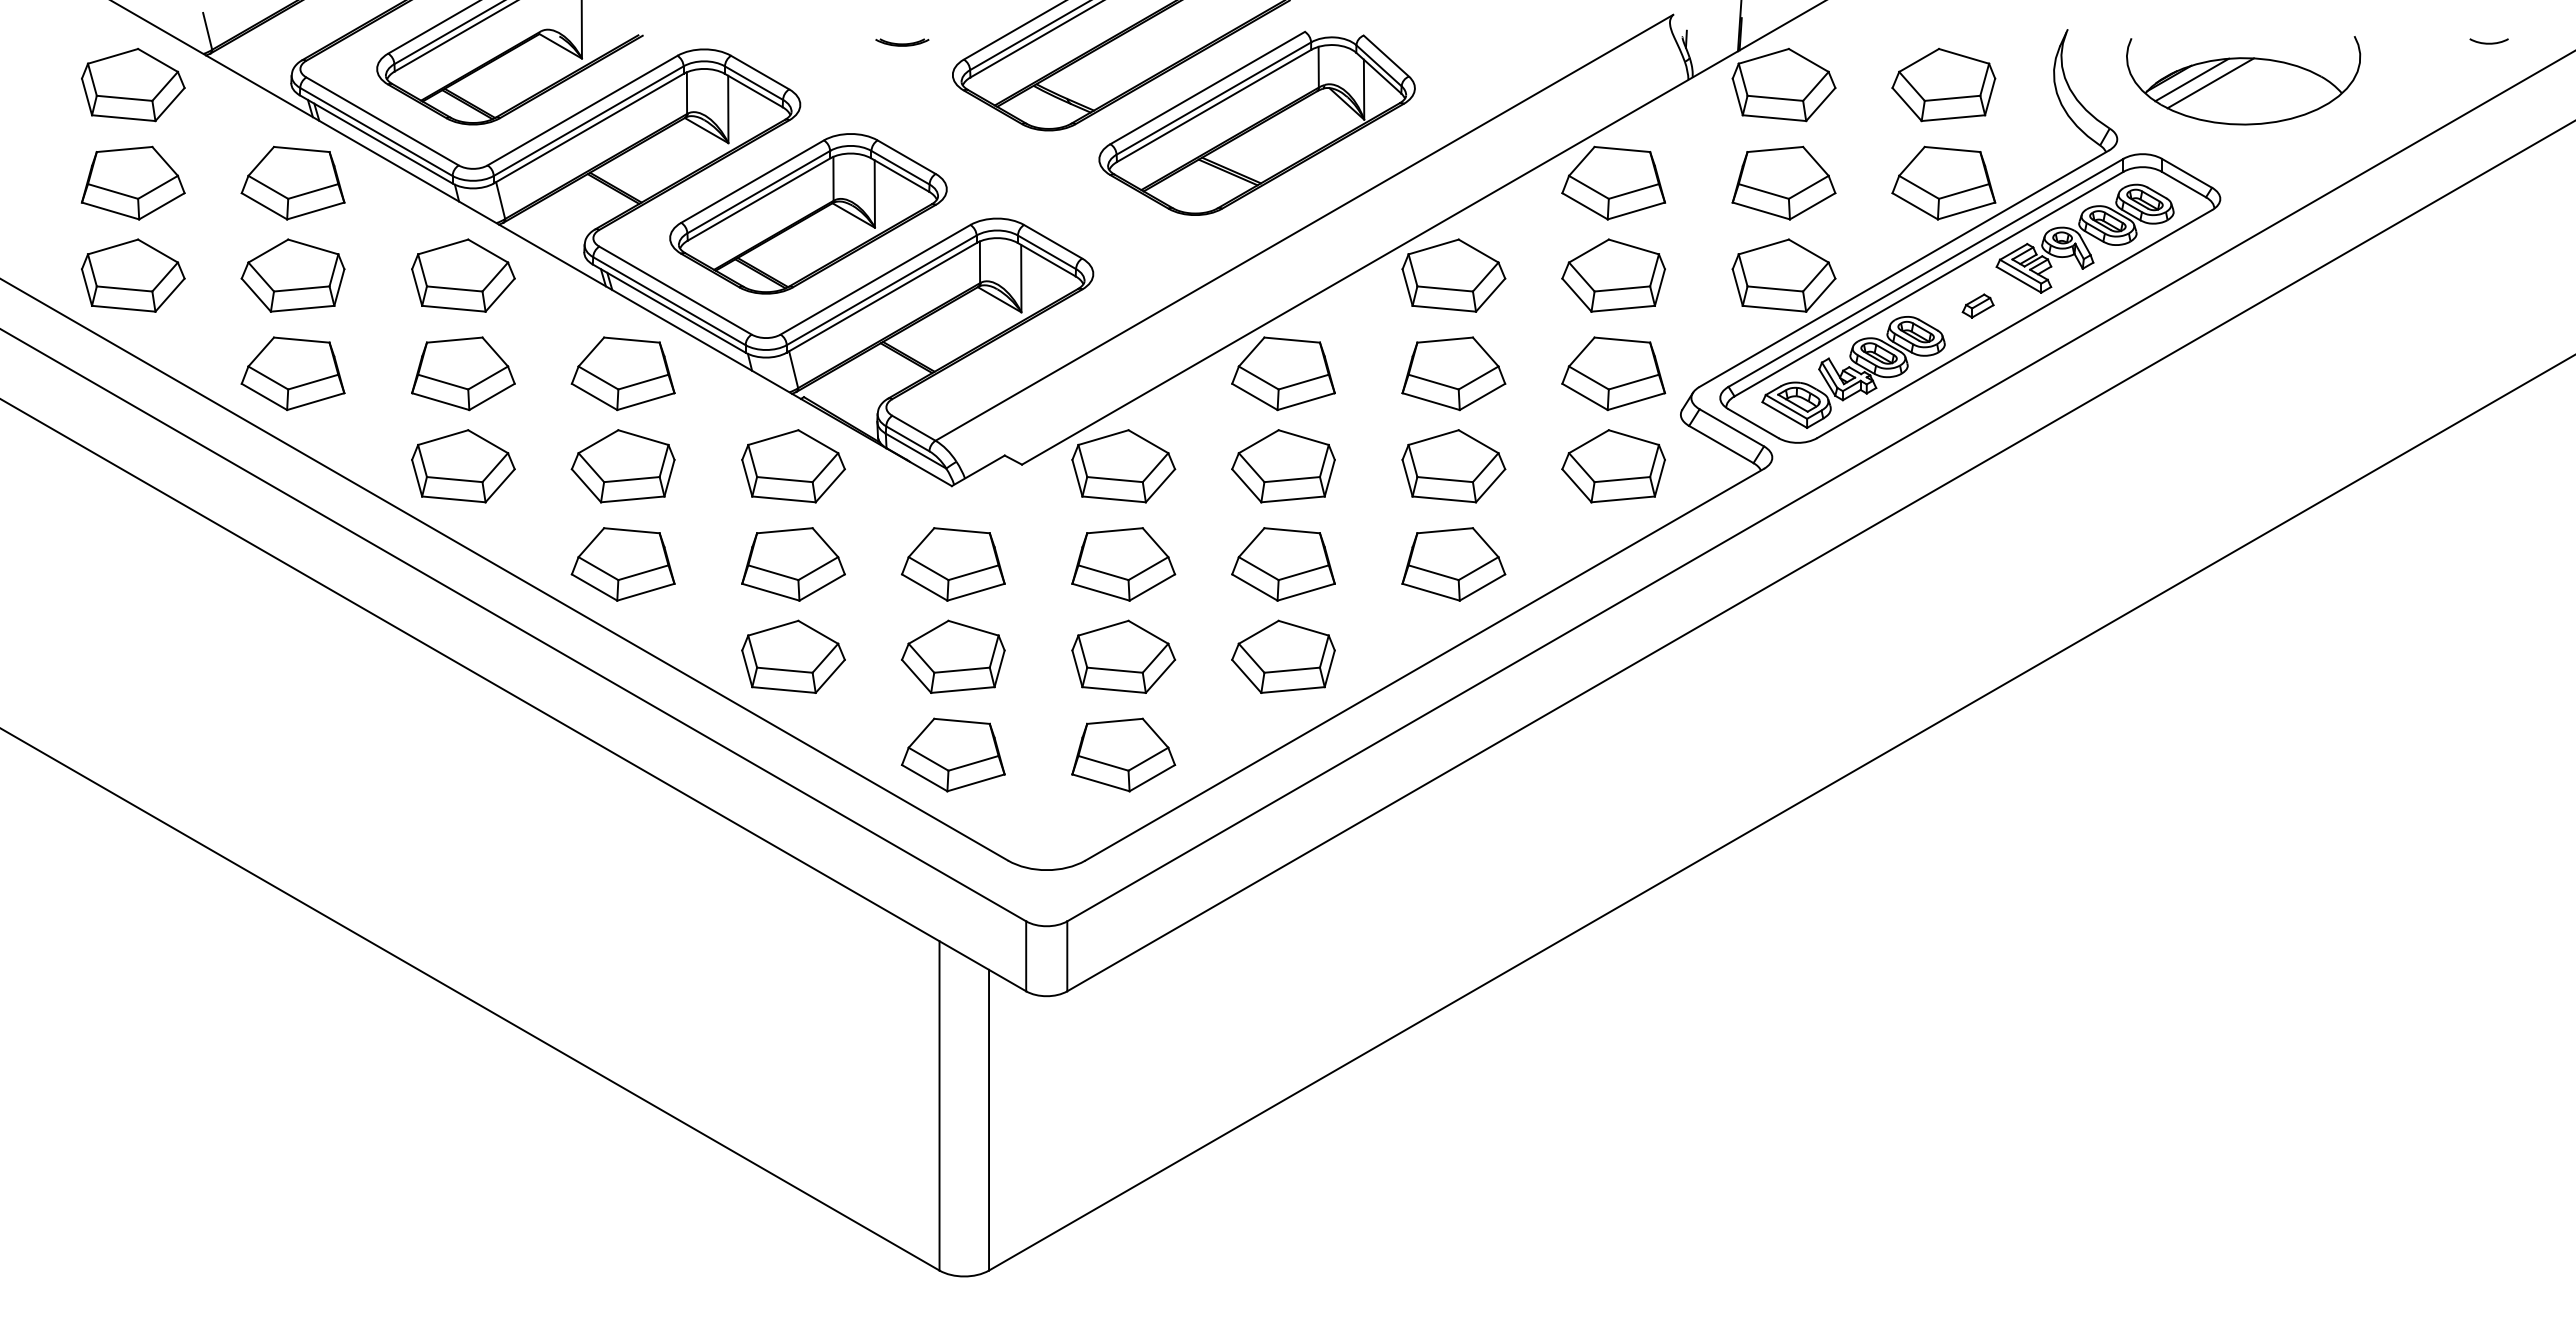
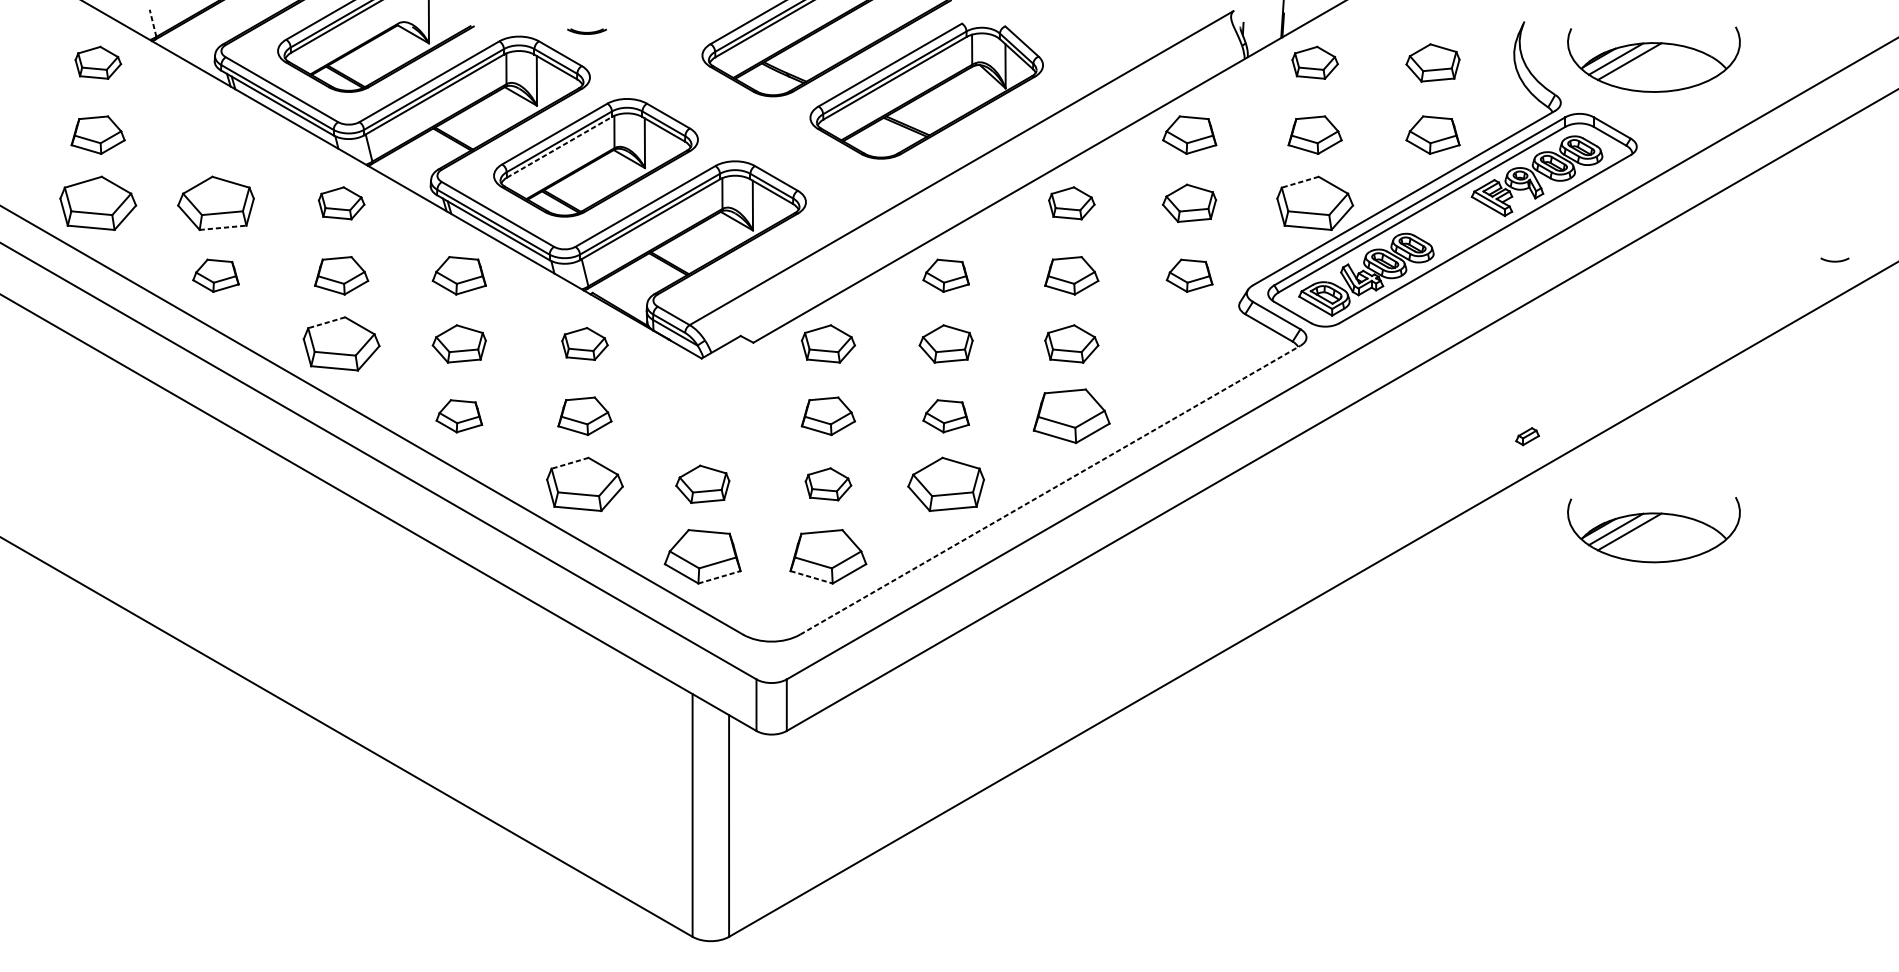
line: (207, 31) -> (152, 23), solid -> dashed
part: (902, 42) -> (587, 31), moved
curve: (2488, 42) -> (1834, 260), moved
part: (133, 84) -> (98, 62), size x0.6
part: (1783, 84) -> (1314, 62), size x0.6
part: (1943, 85) -> (1432, 63), size x0.7
part: (132, 182) -> (97, 134), size x0.7
part: (292, 182) -> (215, 134), removed
part: (1613, 182) -> (1189, 134), size x0.7
part: (1783, 182) -> (1314, 134), size x0.7
part: (1943, 182) -> (1432, 134), size x0.7
line: (759, 199) -> (559, 147), solid -> dashed
line: (1763, 247) -> (1300, 182), solid -> dashed
part: (463, 275) -> (341, 203), size x0.6
part: (1453, 275) -> (1071, 203), size x0.6
part: (1613, 275) -> (1189, 203), size x0.7
part: (1977, 305) -> (1527, 436), moved
line: (302, 308) -> (222, 227), solid -> dashed
part: (292, 373) -> (215, 275), size x0.6
part: (463, 373) -> (341, 275), size x0.7
part: (622, 373) -> (458, 275), size x0.7
part: (1283, 373) -> (946, 275), size x0.6
part: (1453, 373) -> (1071, 275), size x0.7
part: (1613, 373) -> (1189, 275), size x0.6
line: (442, 437) -> (326, 322), solid -> dashed
part: (622, 466) -> (458, 344), size x0.7
part: (793, 466) -> (584, 344), size x0.6
part: (1123, 466) -> (828, 344), size x0.7
part: (1283, 466) -> (946, 344), size x0.7
part: (1453, 466) -> (1071, 344), size x0.7
part: (1613, 466) -> (1189, 344), removed
part: (622, 564) -> (458, 416), size x0.6
part: (793, 564) -> (584, 416), size x0.7
part: (953, 564) -> (702, 416), removed
part: (1123, 564) -> (828, 416), size x0.7
part: (1283, 564) -> (946, 416), size x0.6
line: (772, 628) -> (569, 463), solid -> dashed
part: (953, 656) -> (702, 484), size x0.7
part: (1123, 656) -> (828, 484), size x0.6
line: (1424, 664) -> (1050, 490), solid -> dashed
part: (2243, 718) -> (1653, 529), added
line: (976, 782) -> (719, 577), solid -> dashed
line: (1100, 782) -> (811, 577), solid -> dashed

